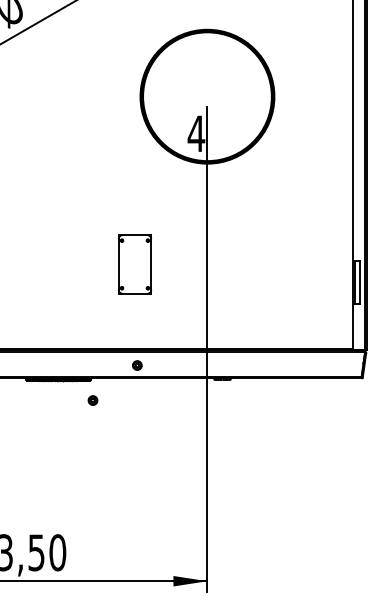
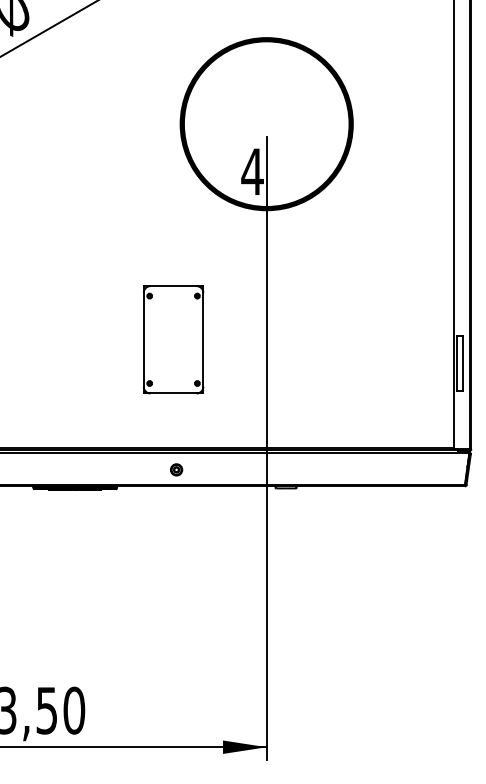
part: (134, 264) -> (173, 339), size x1.43
part: (92, 400) -> (119, 514), removed

